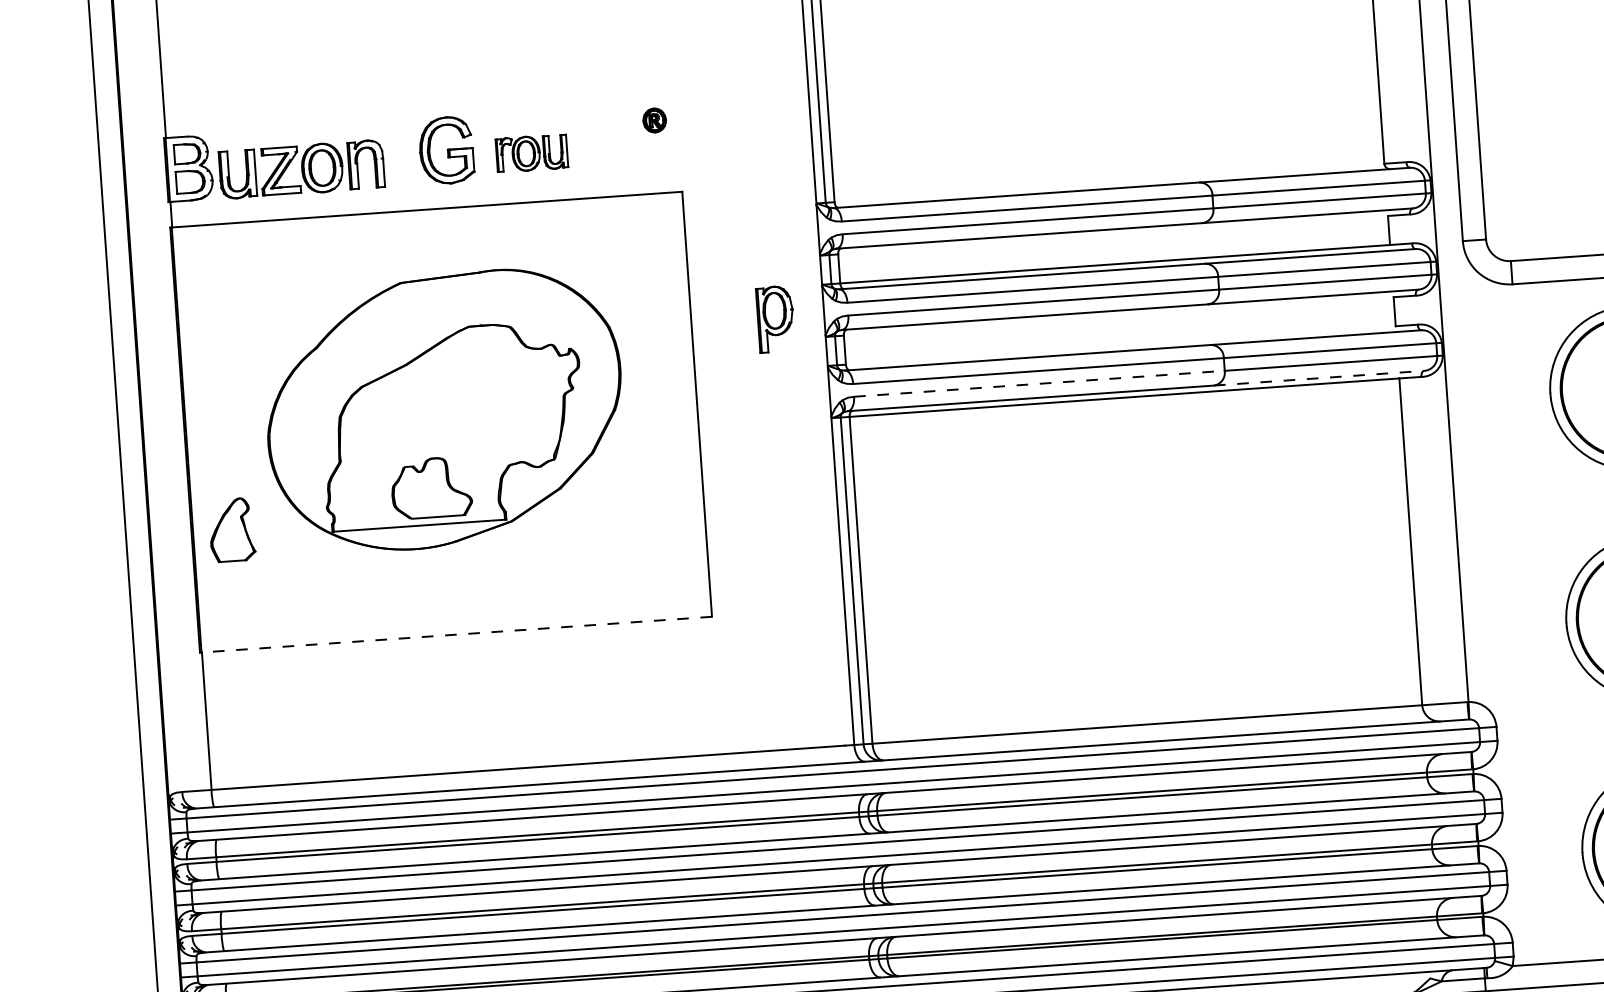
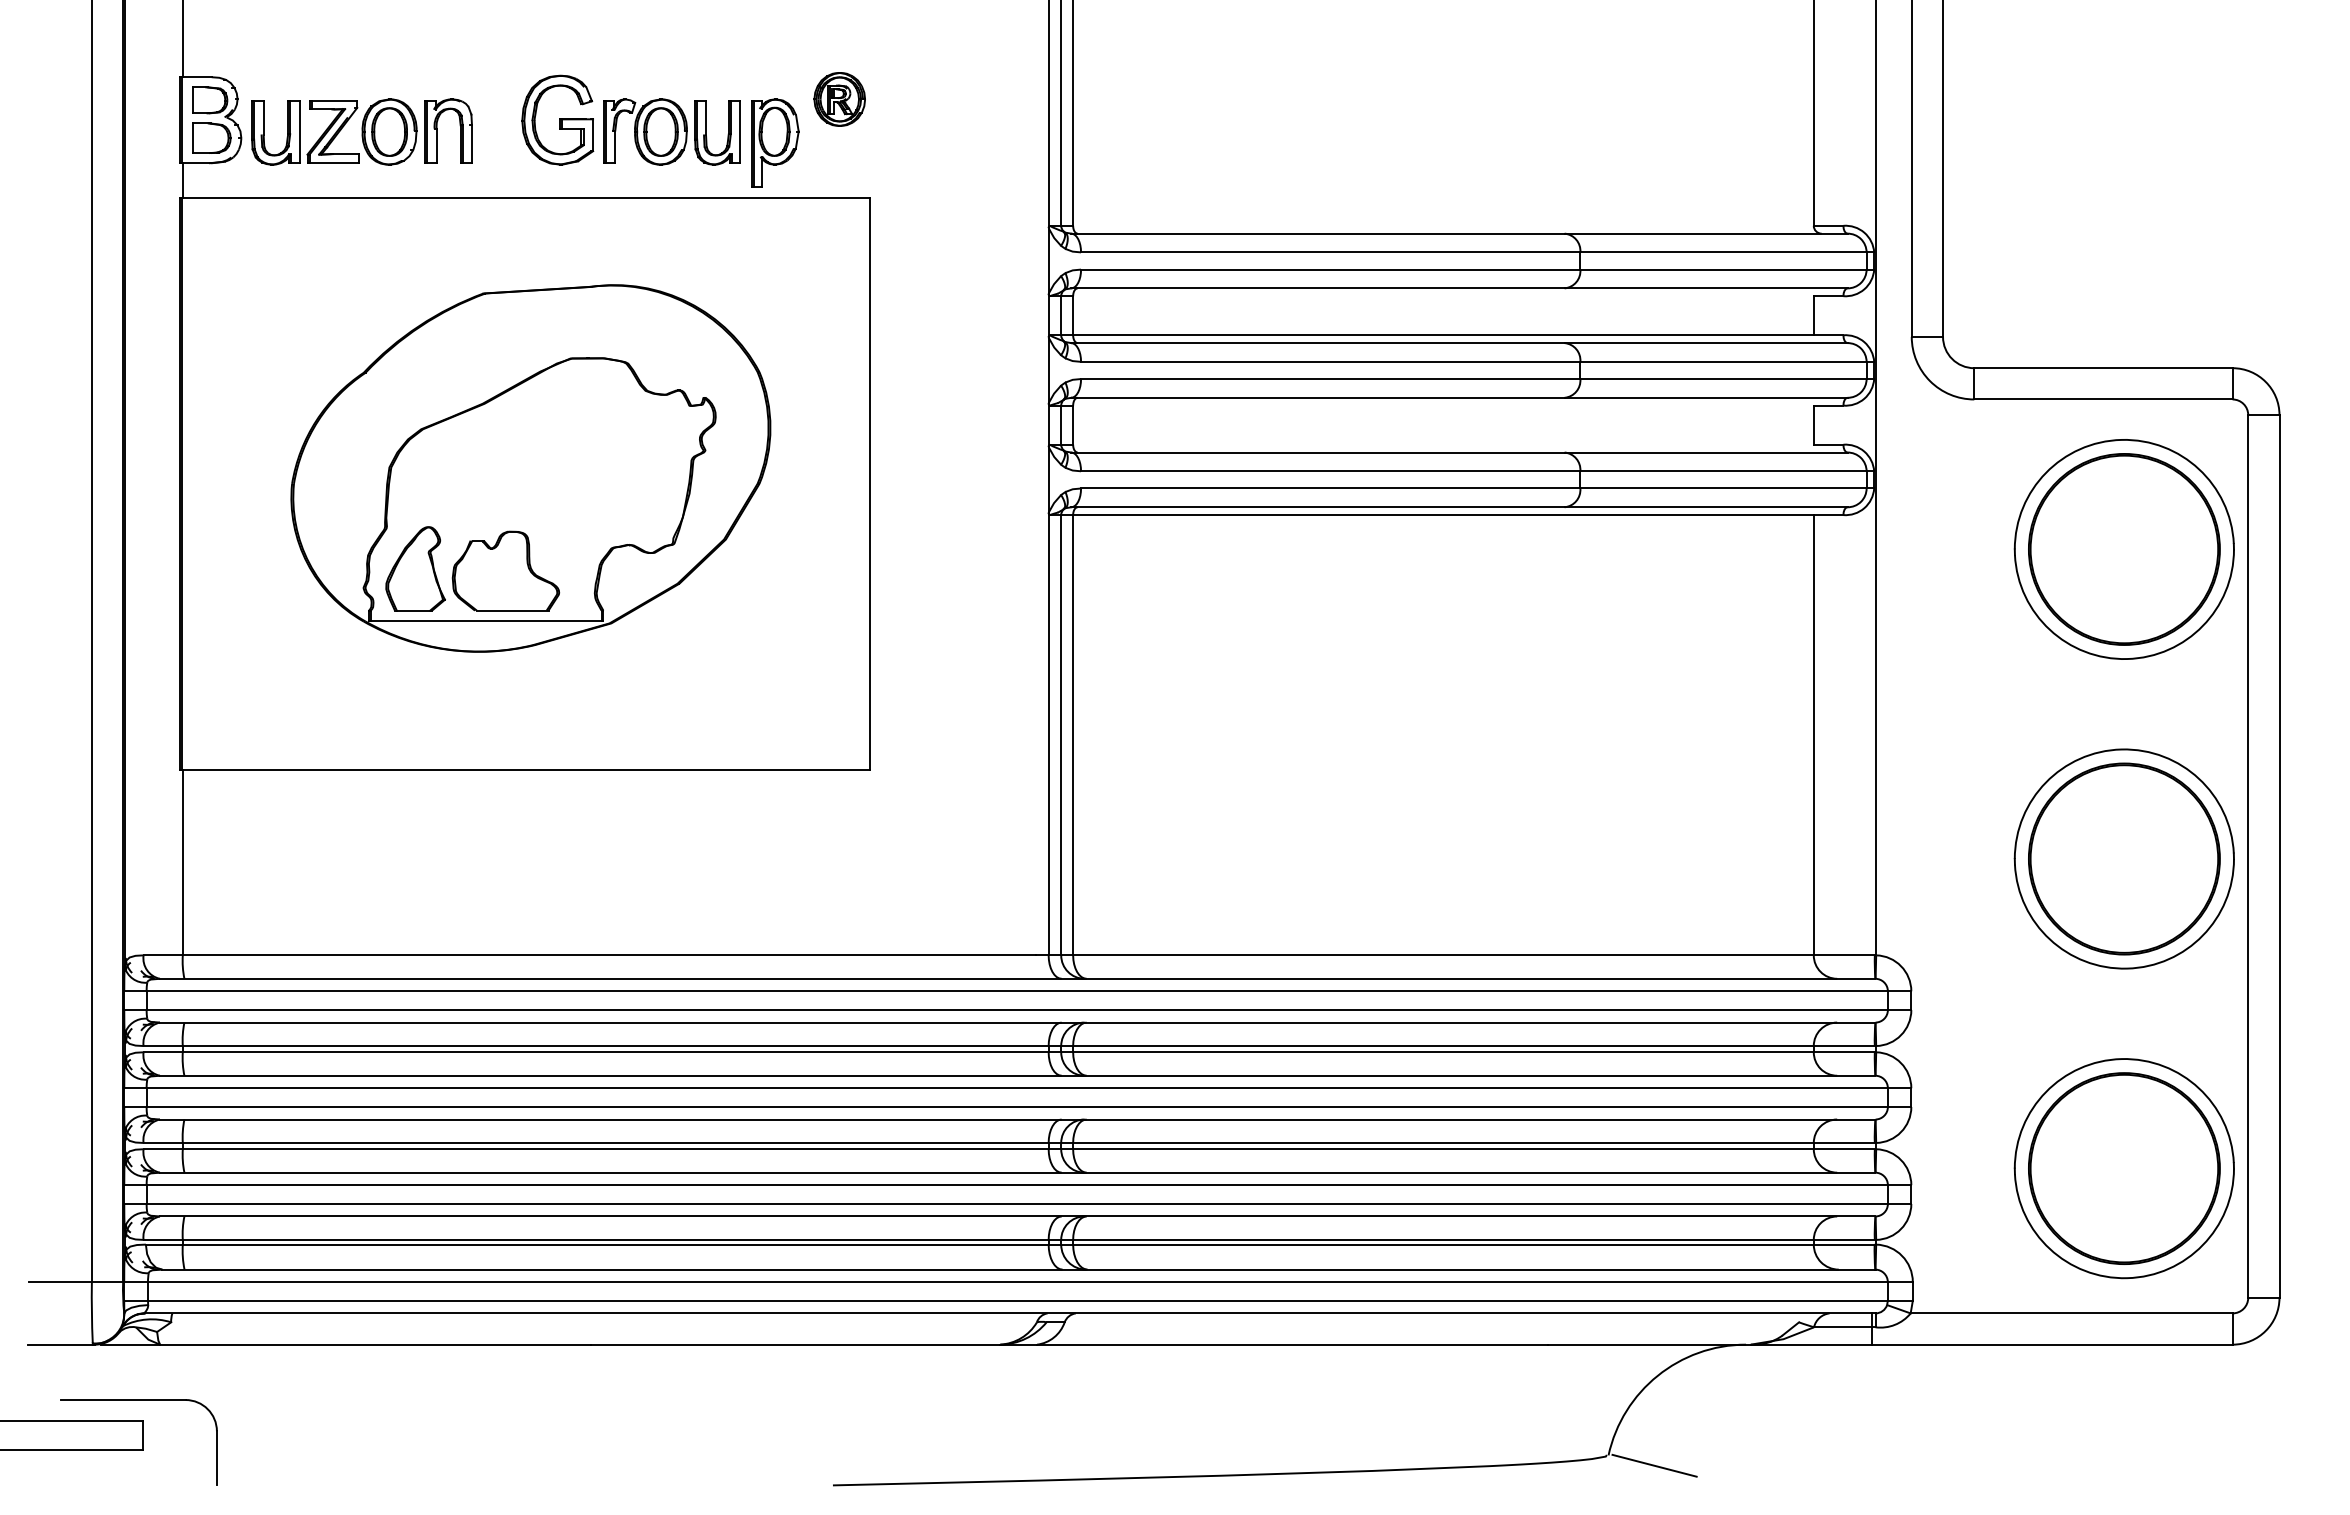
part: (654, 120) -> (839, 99), size x1.67
part: (531, 153) -> (671, 131), size x1.43
part: (775, 318) -> (775, 142), moved
line: (1319, 378) -> (1706, 507), dashed -> solid
line: (1039, 383) -> (1330, 488), dashed -> solid
part: (231, 529) -> (415, 568), moved
line: (457, 634) -> (526, 770), dashed -> solid

